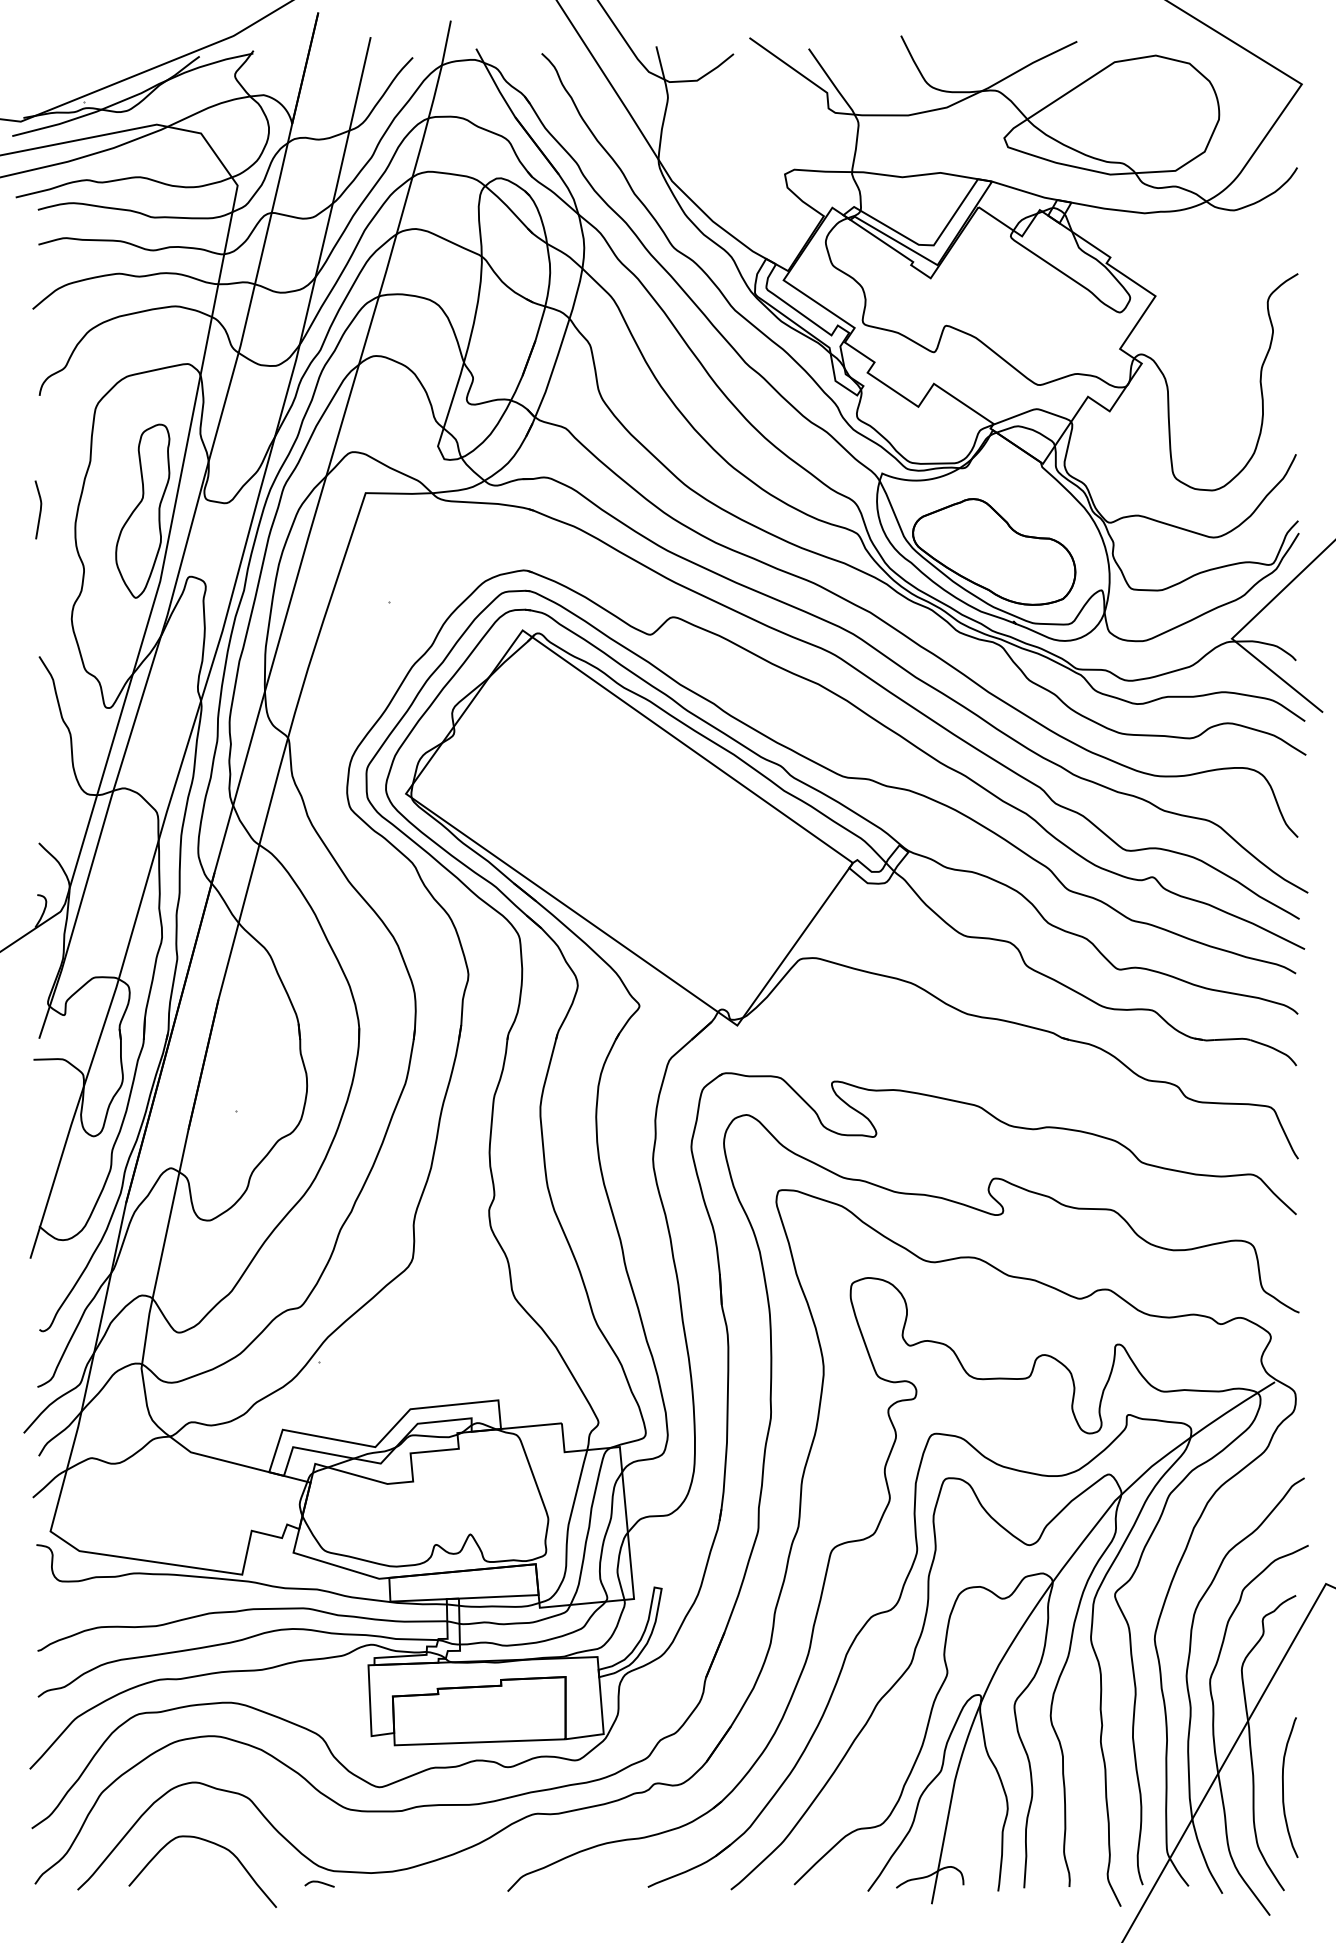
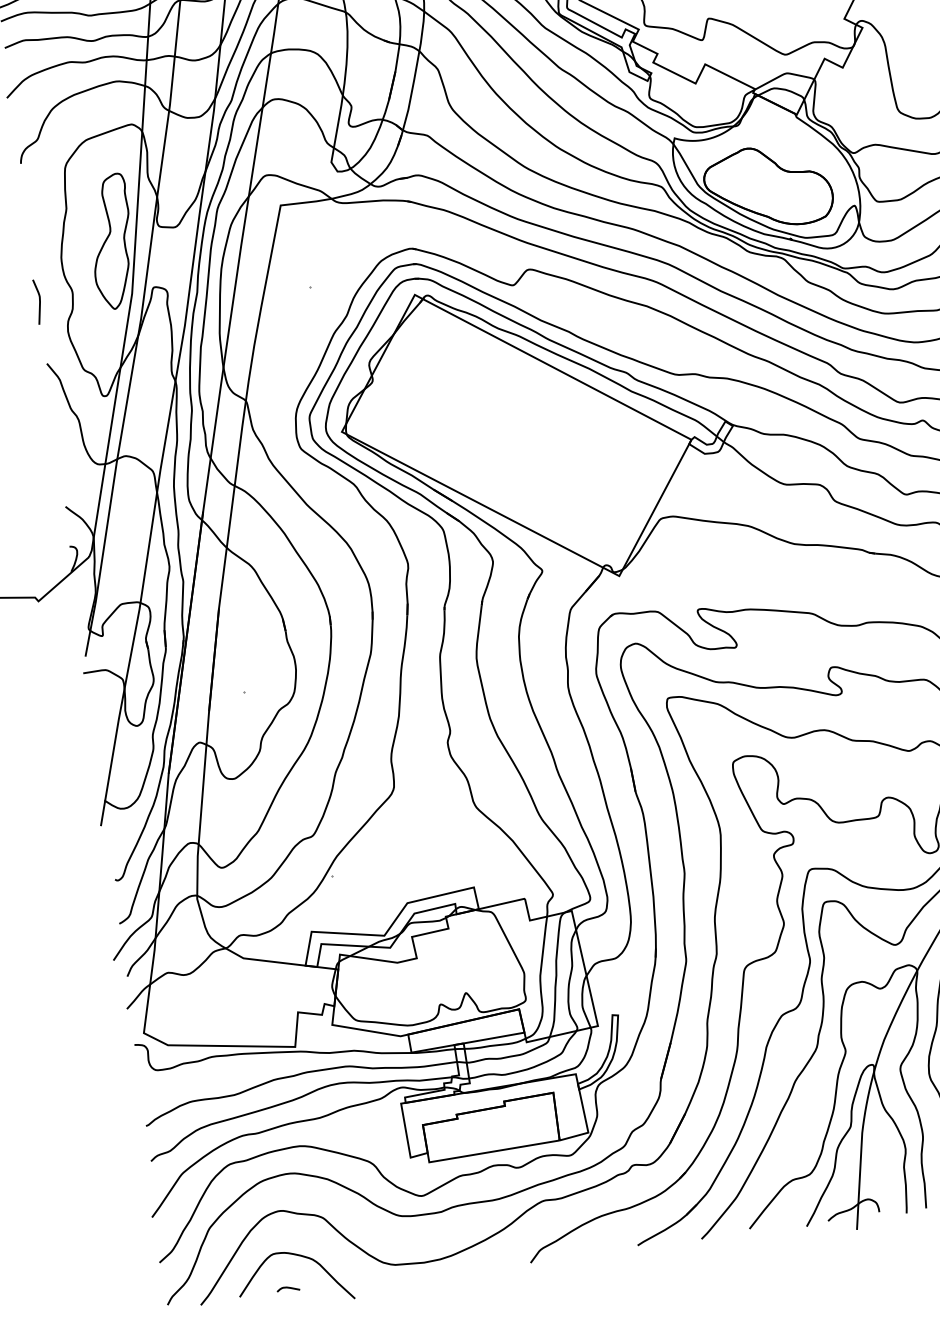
curve: (39, 510) -> (39, 302), moved
curve: (319, 1883) -> (288, 1288), moved

